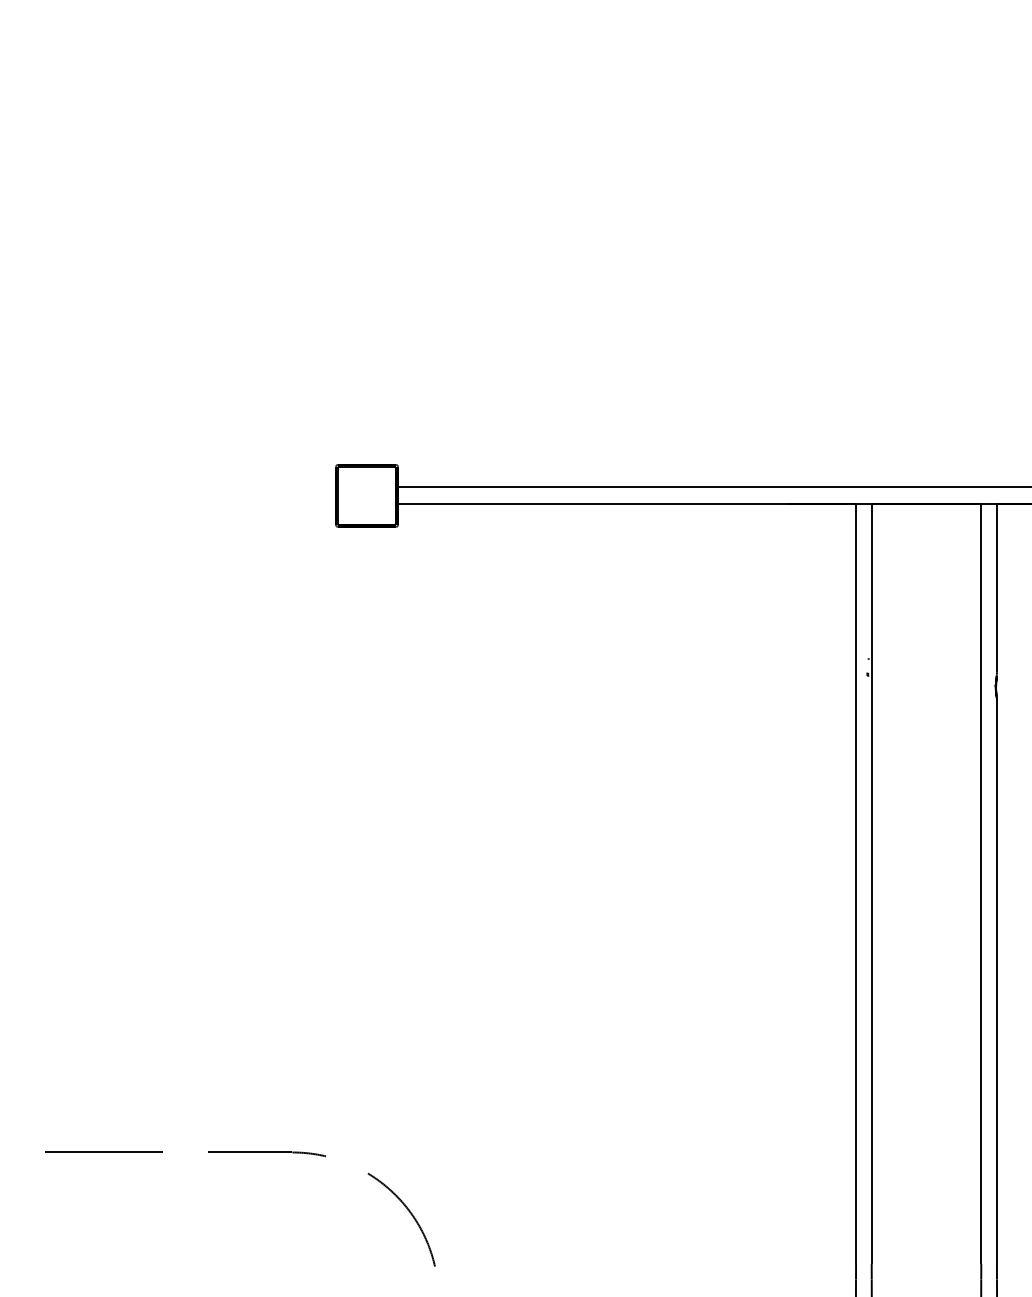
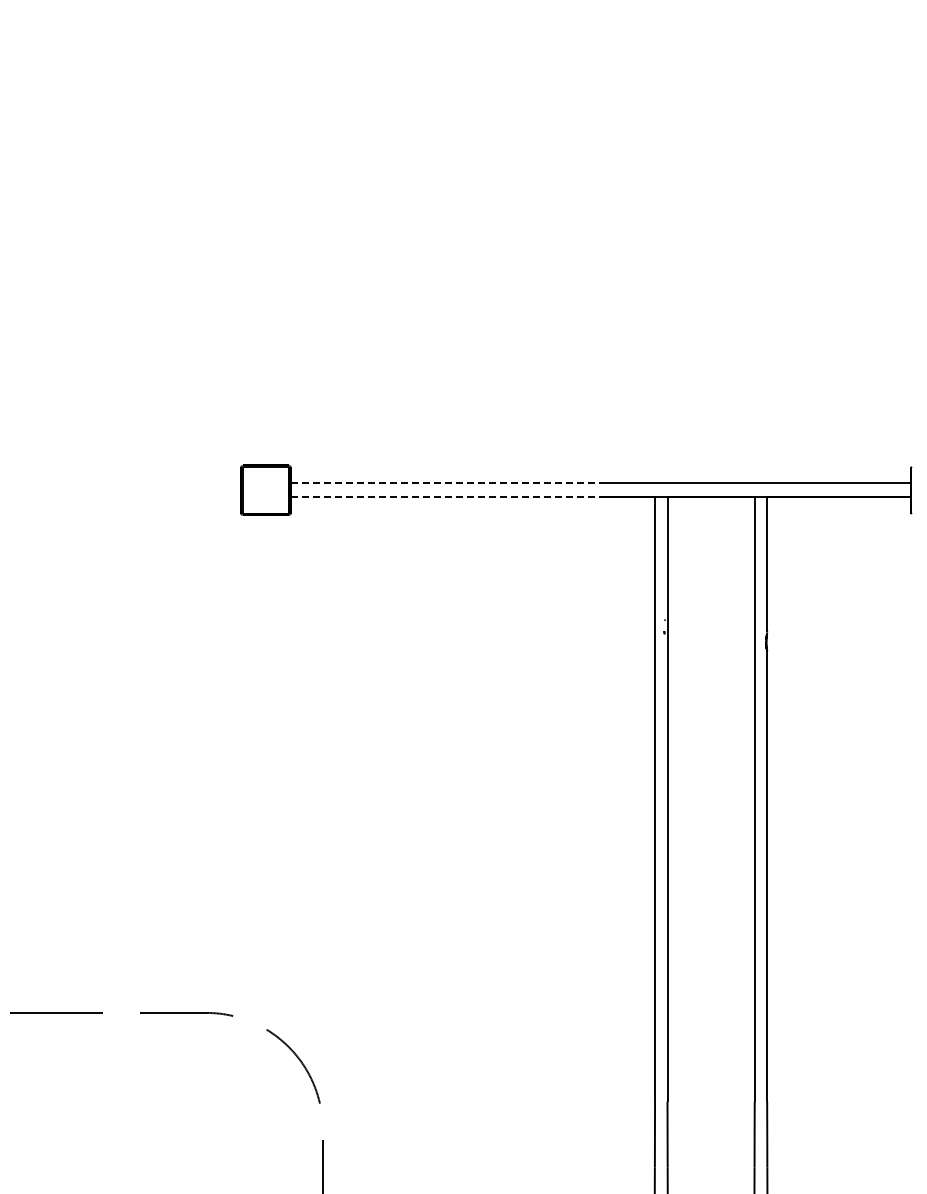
line: (592, 485) -> (445, 482), solid -> dashed
line: (592, 503) -> (445, 496), solid -> dashed

